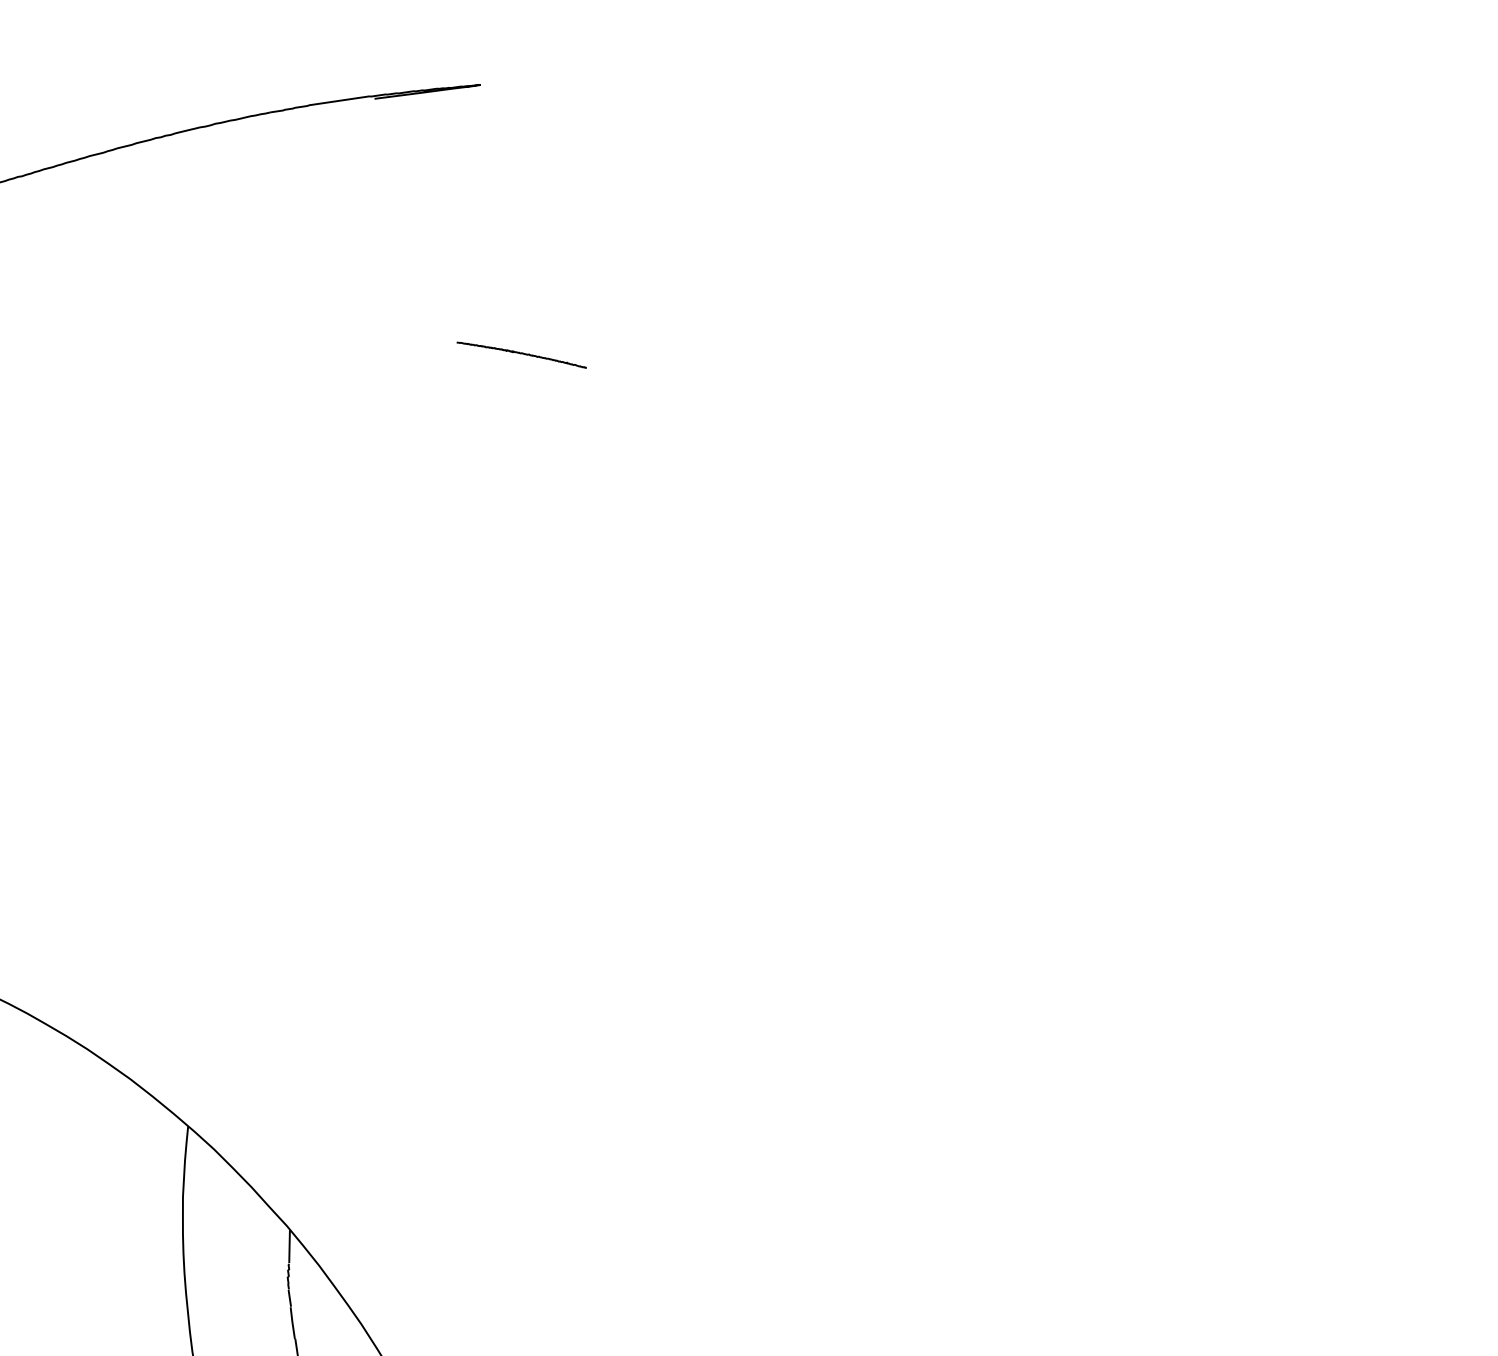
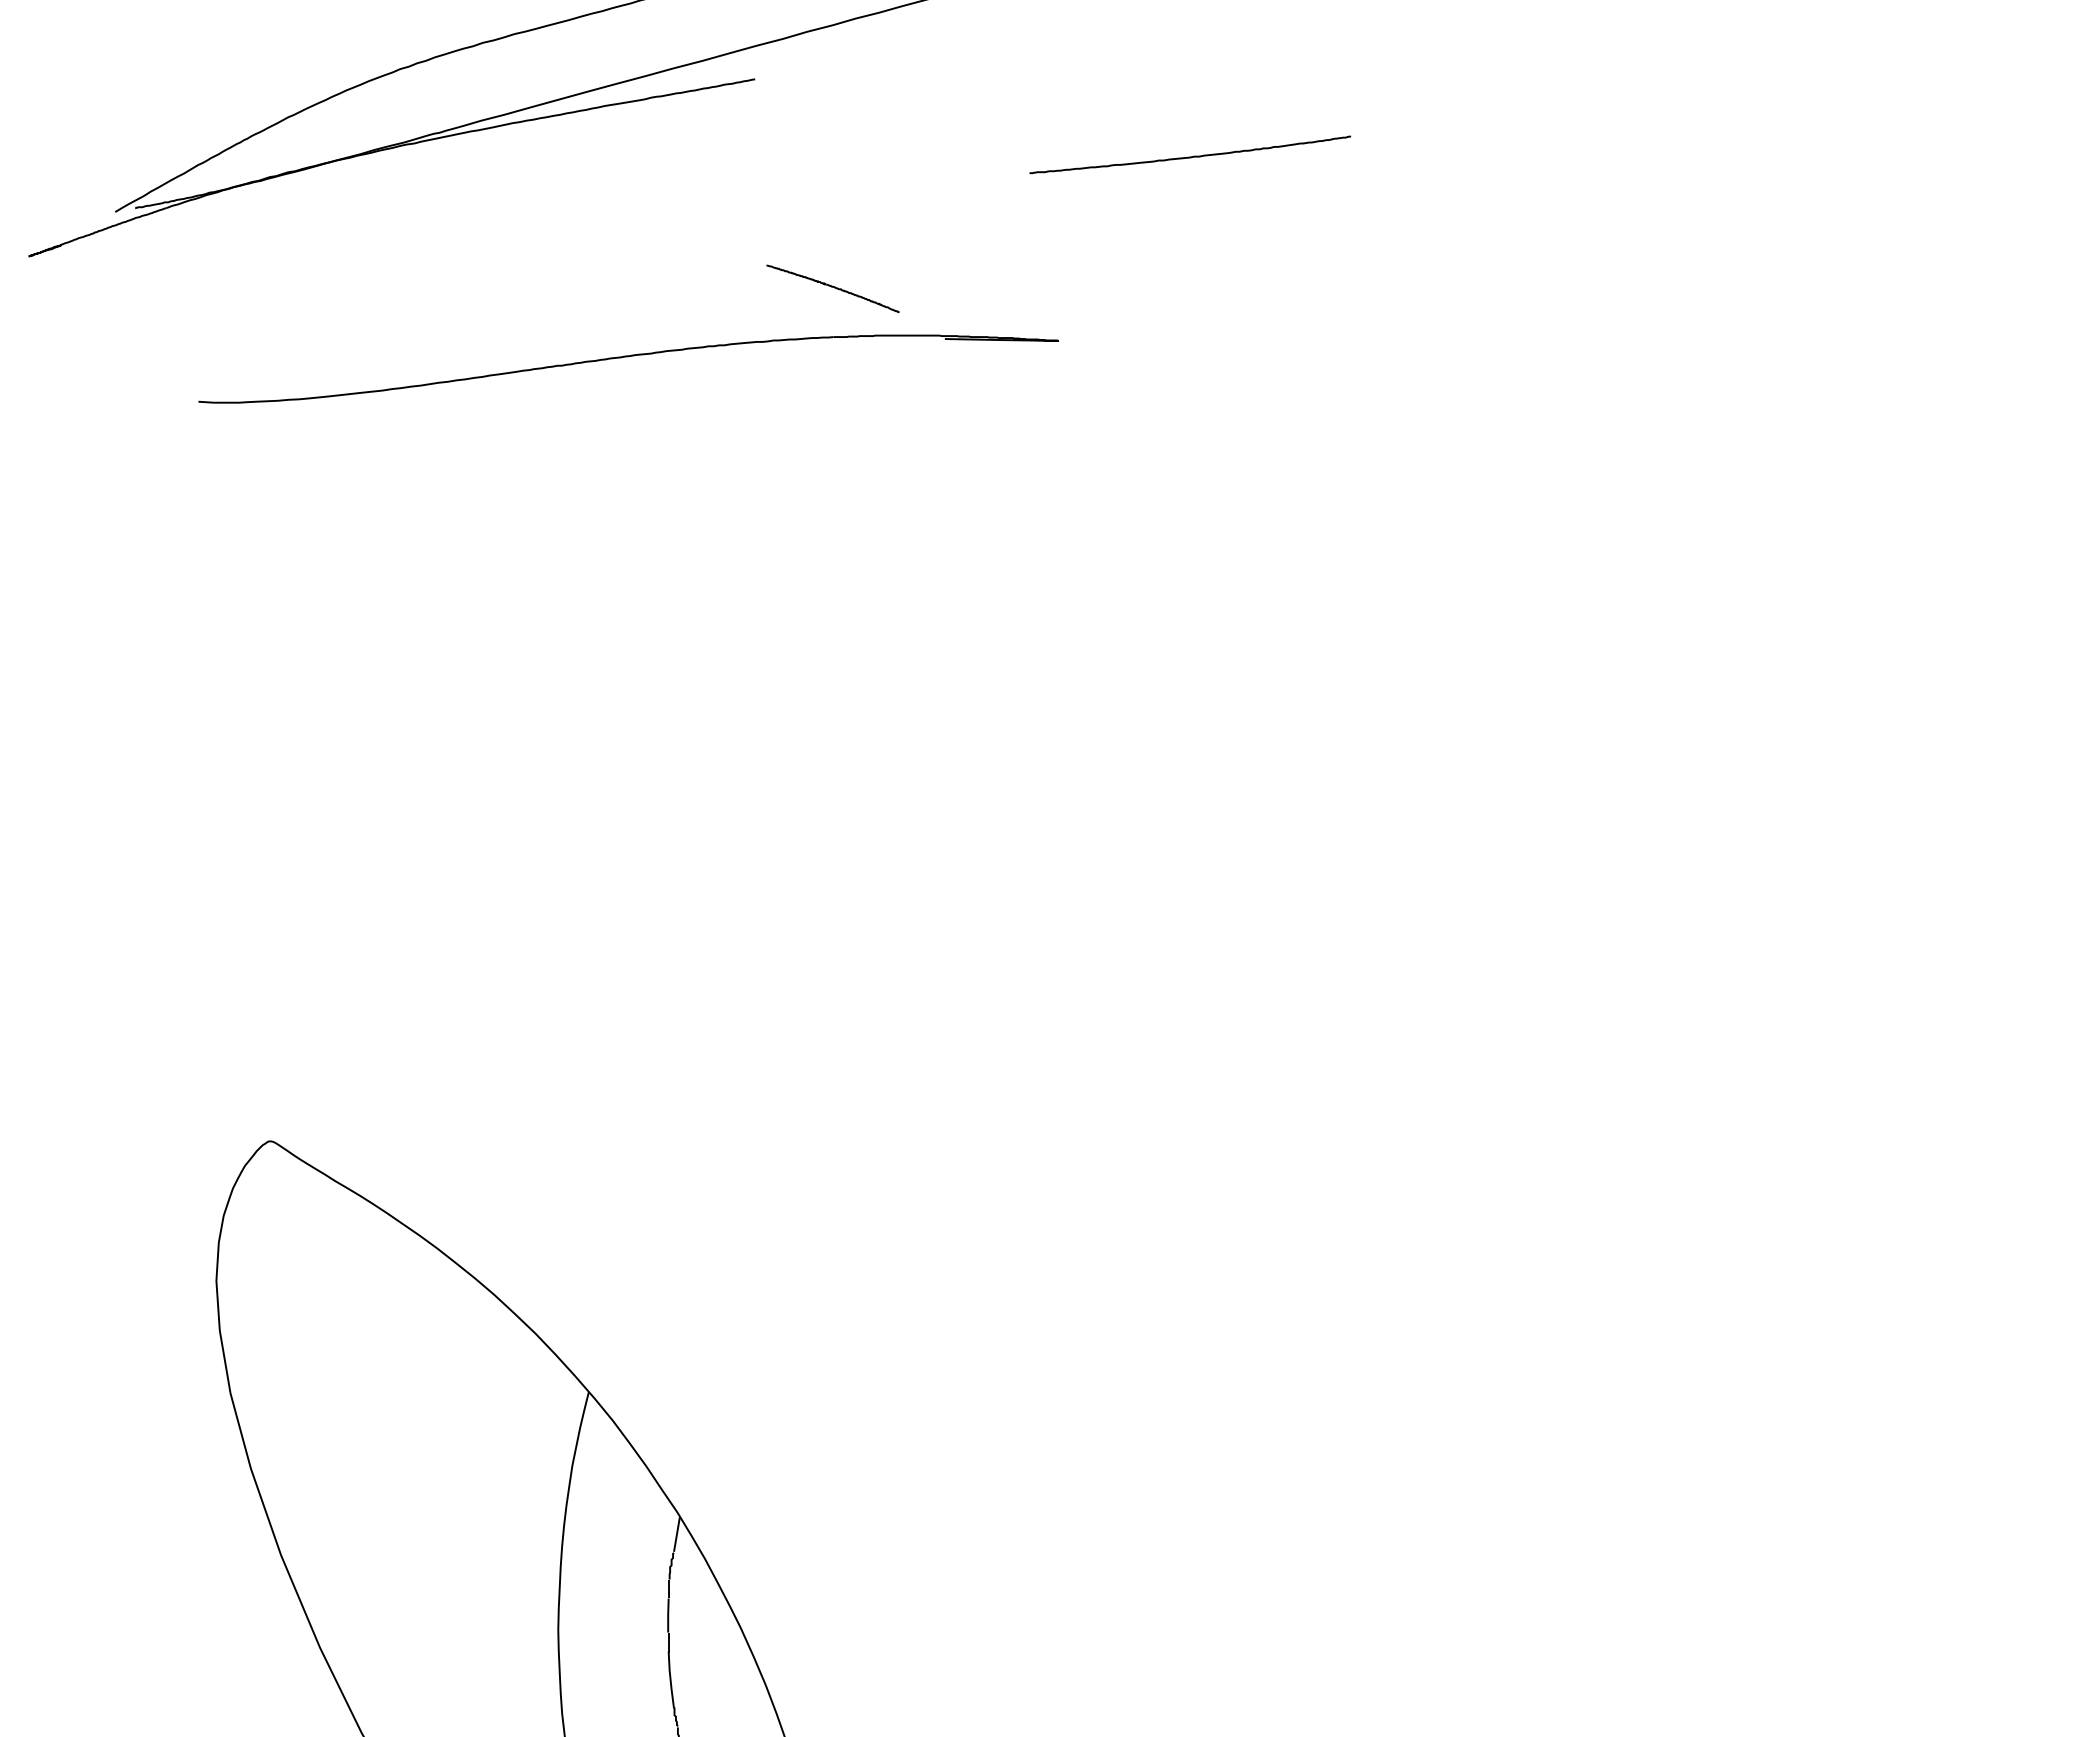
part: (521, 354) -> (832, 288), moved

